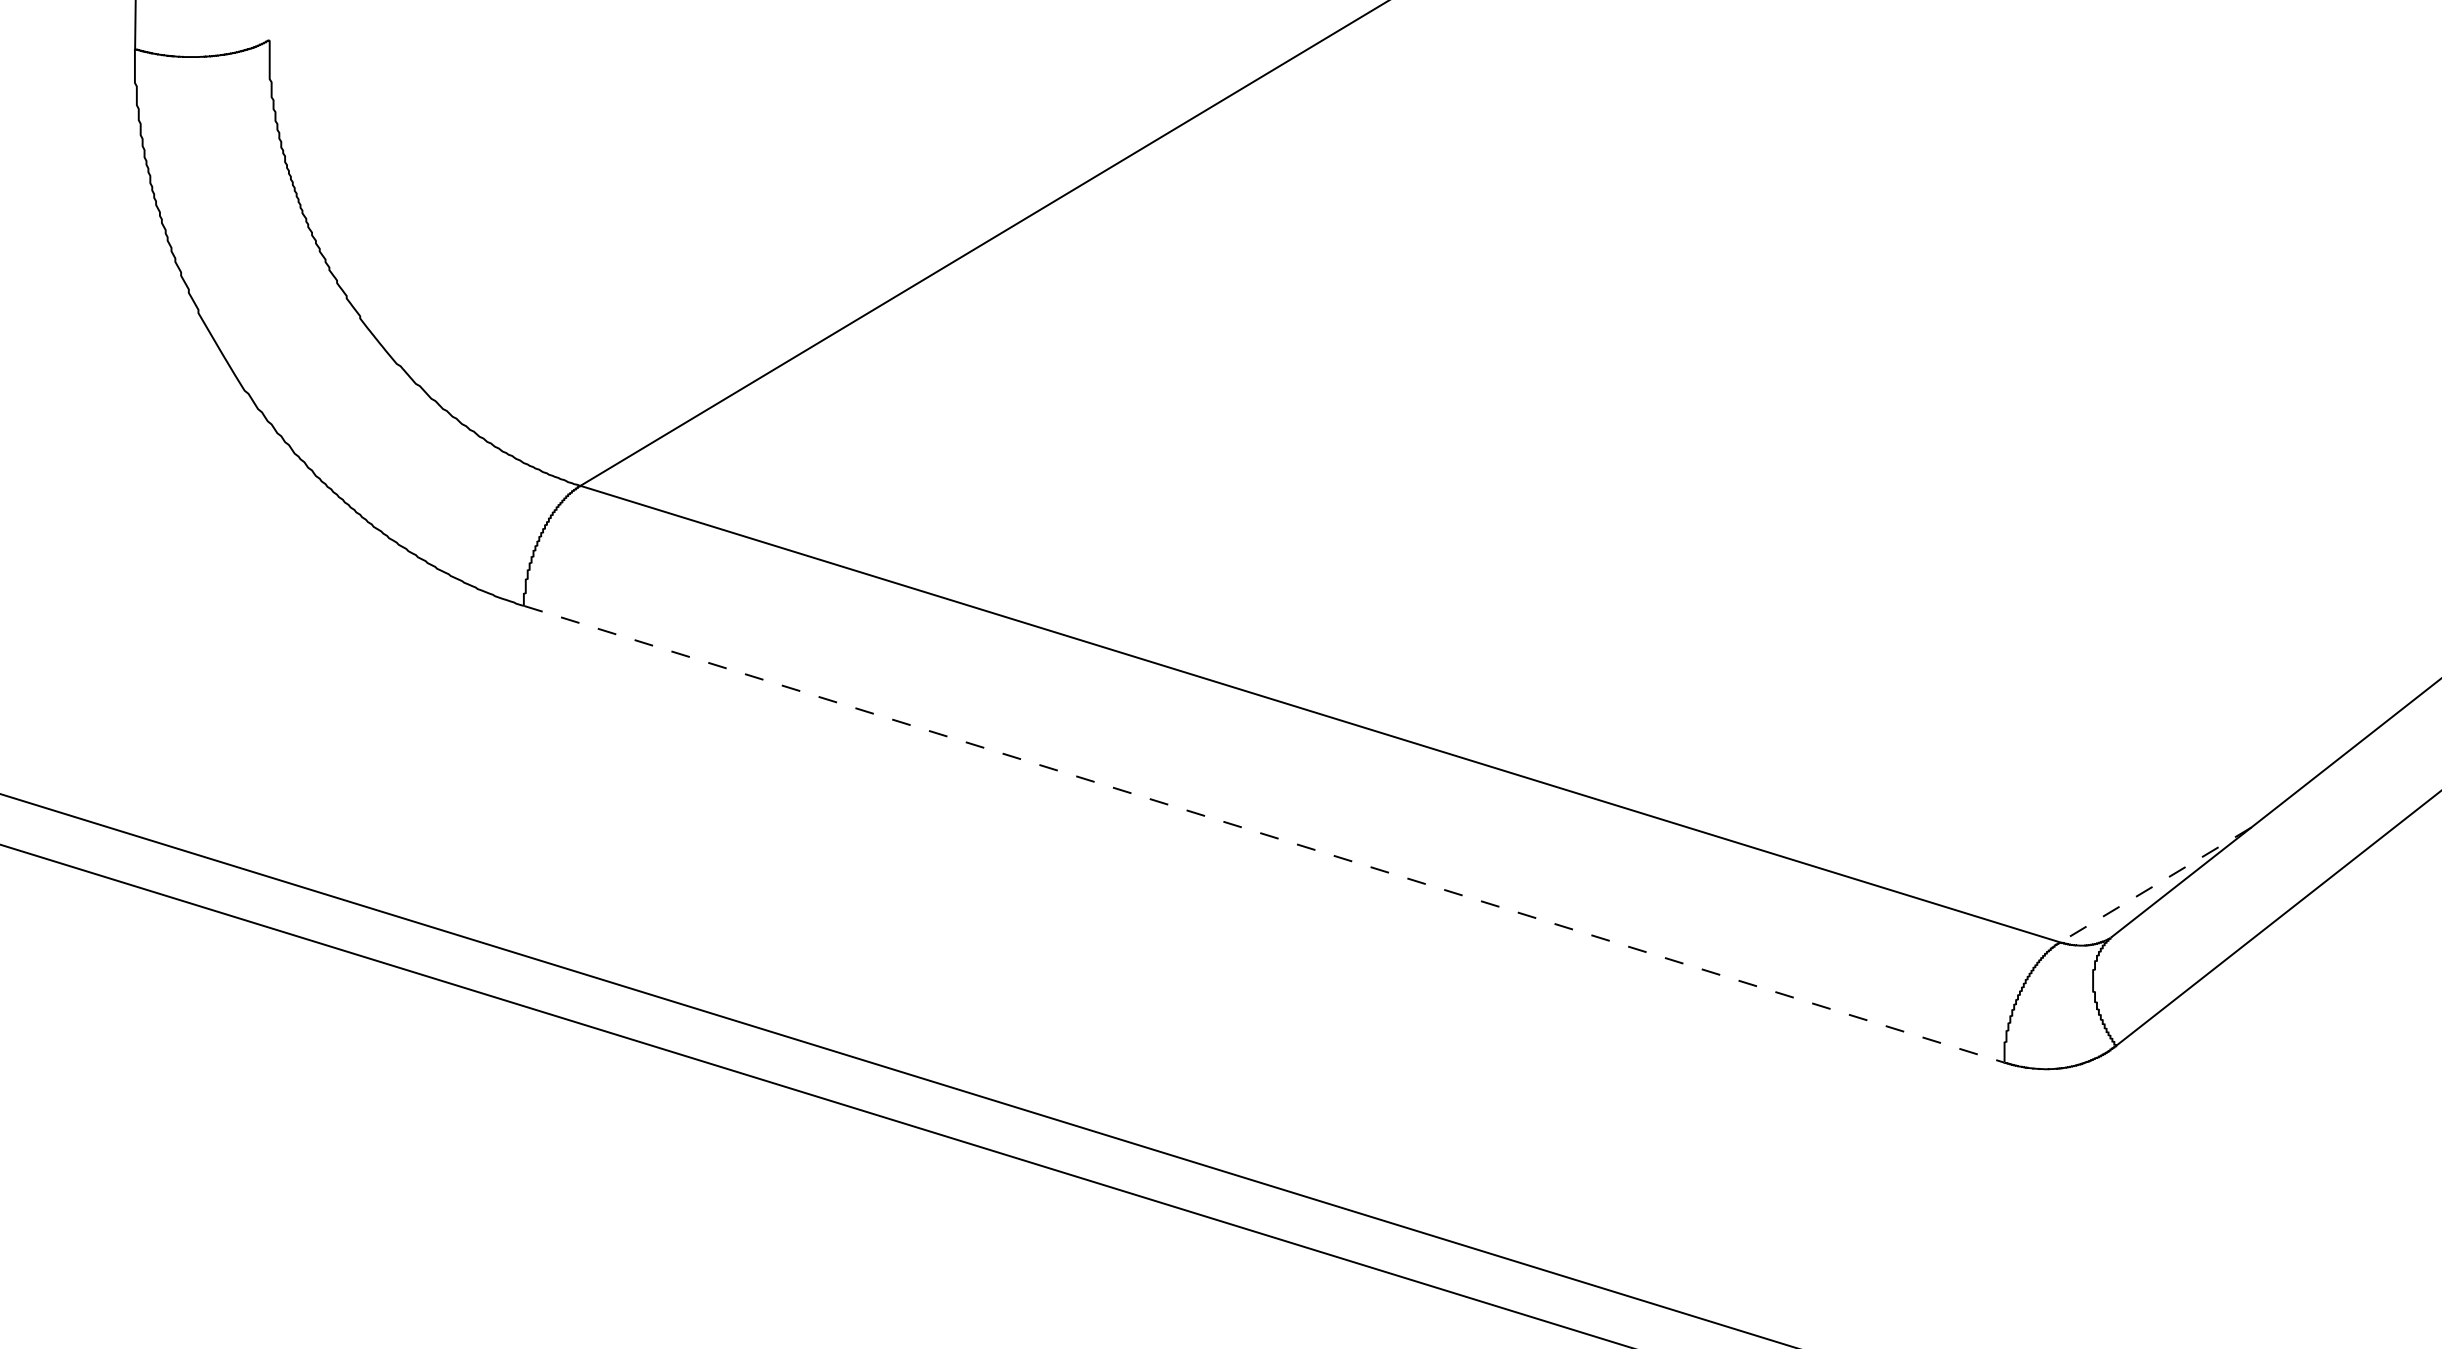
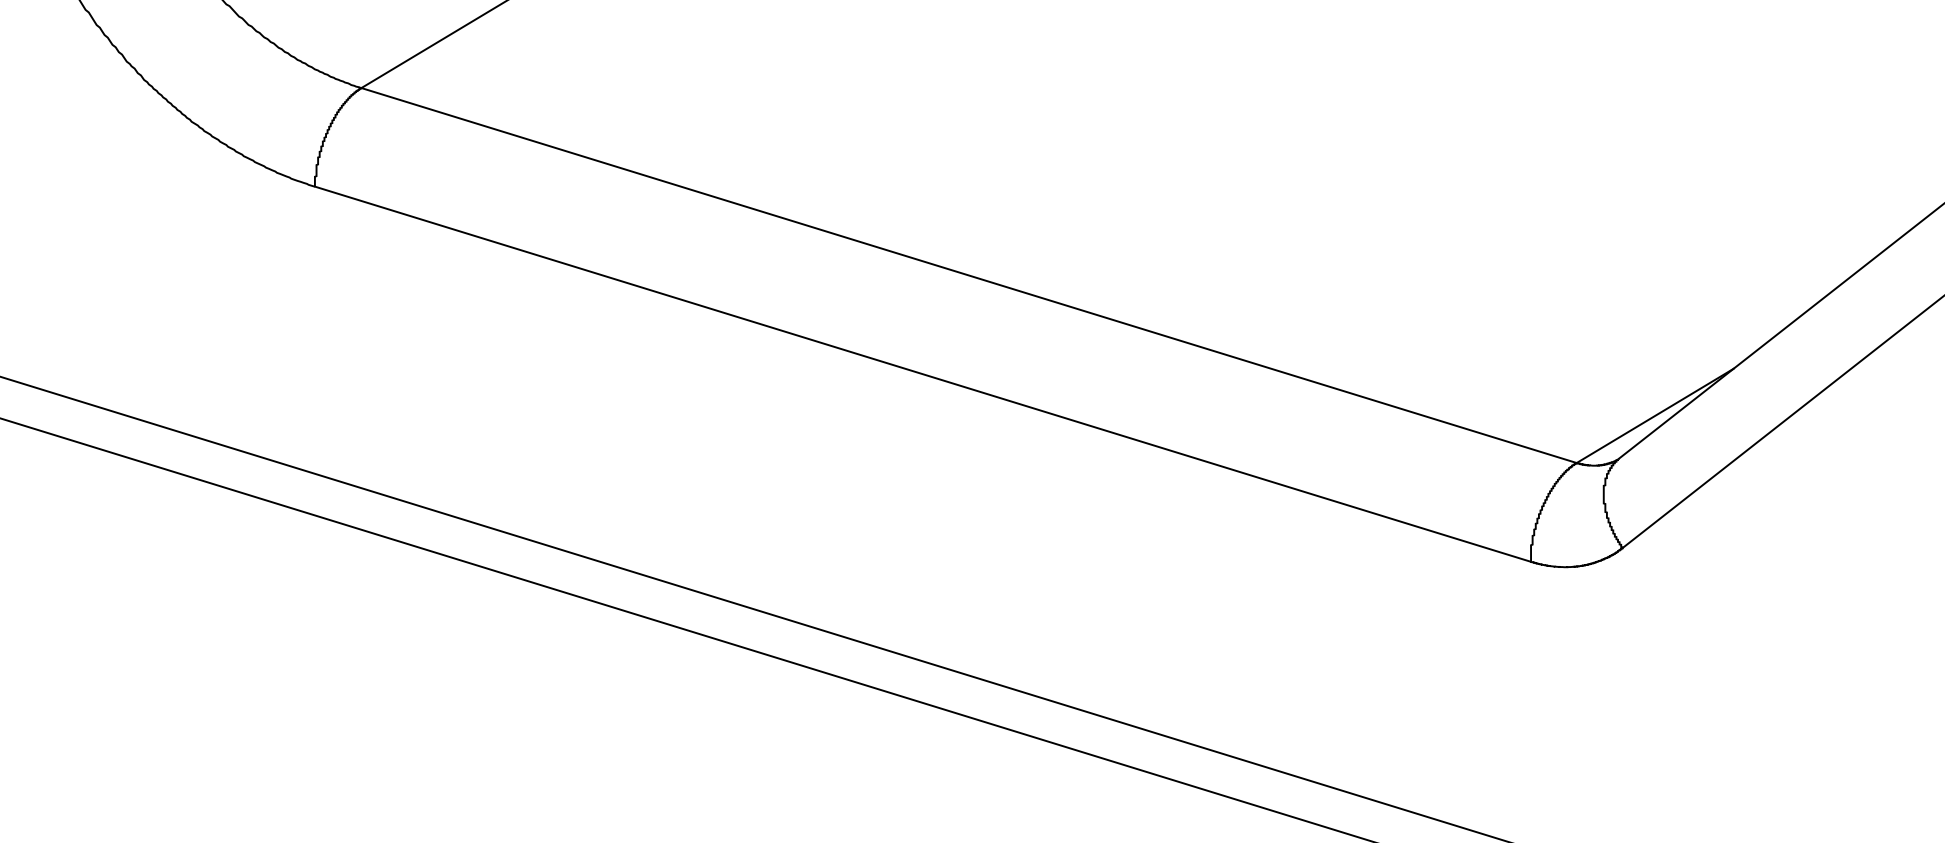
line: (1264, 834) -> (923, 374), dashed -> solid
line: (2155, 884) -> (1655, 415), dashed -> solid

